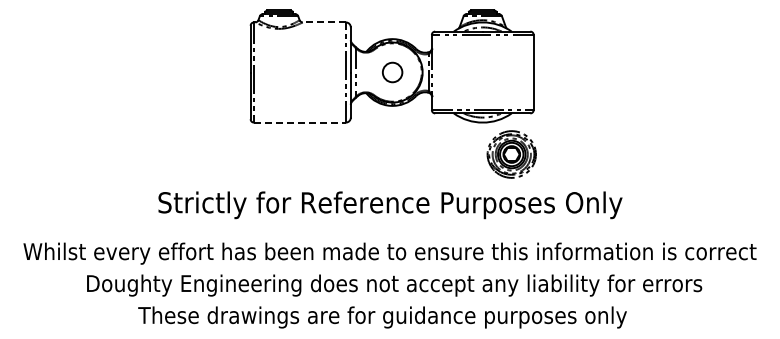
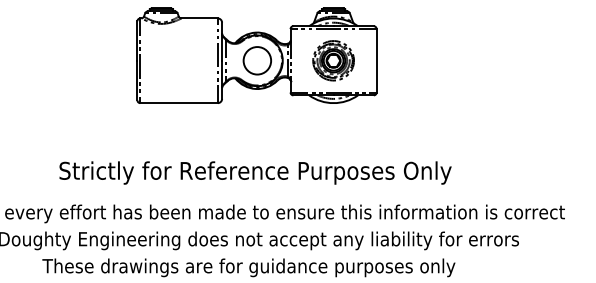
line: (324, 22) -> (199, 18), dashed -> solid
circle: (392, 72) -> (257, 60), size x1.67
line: (299, 122) -> (178, 103), dashed -> solid
part: (511, 154) -> (333, 60), moved

